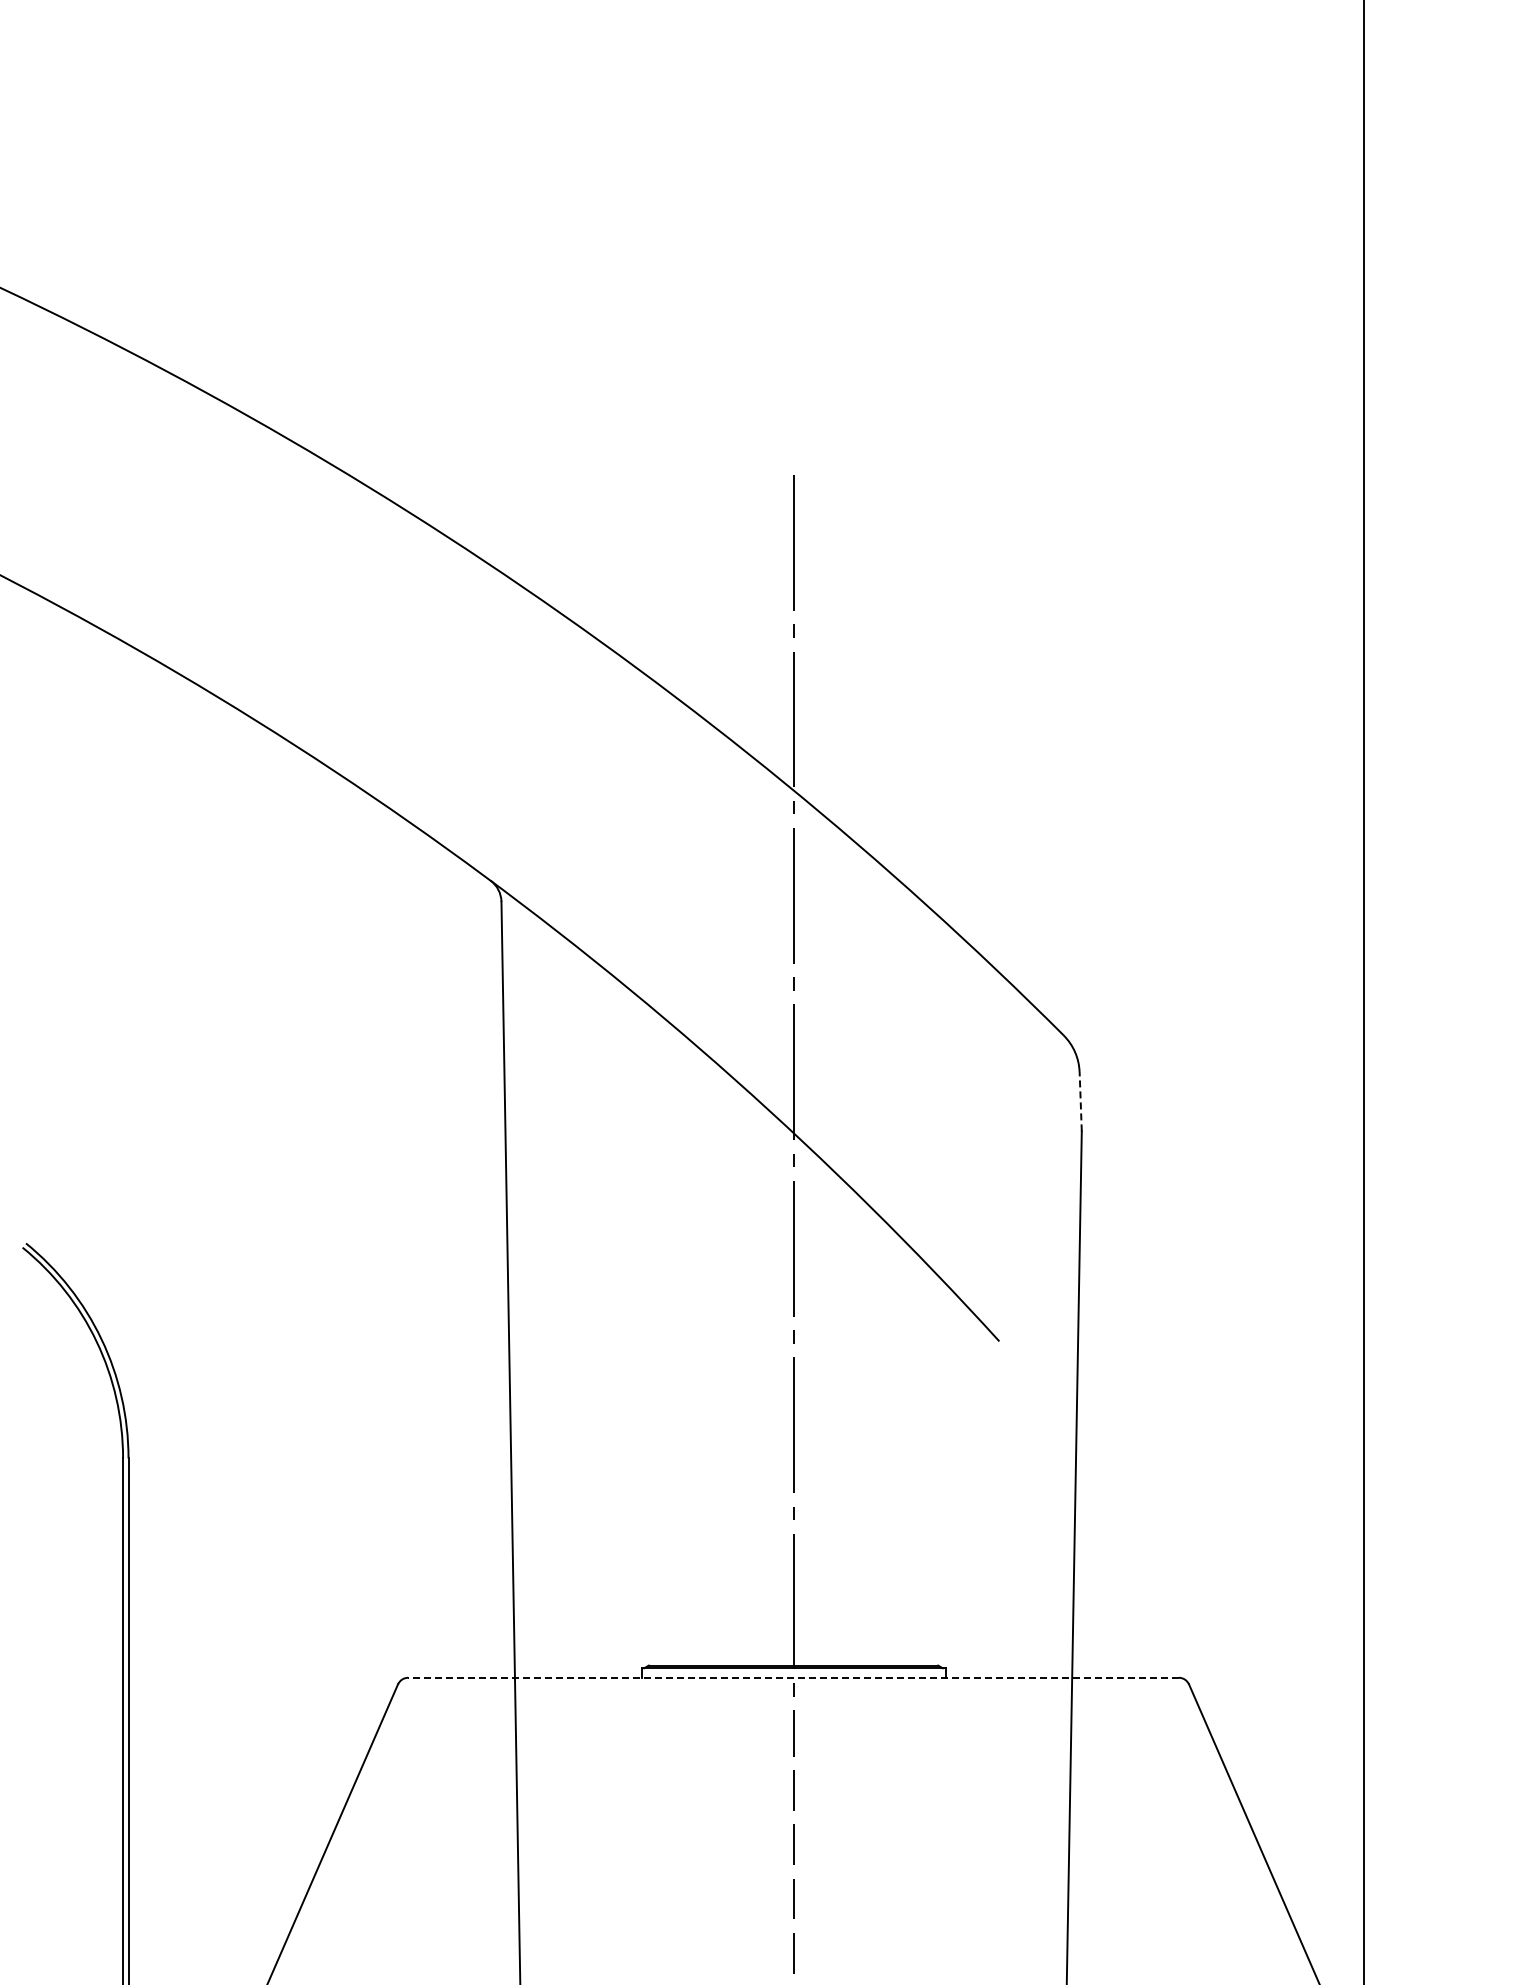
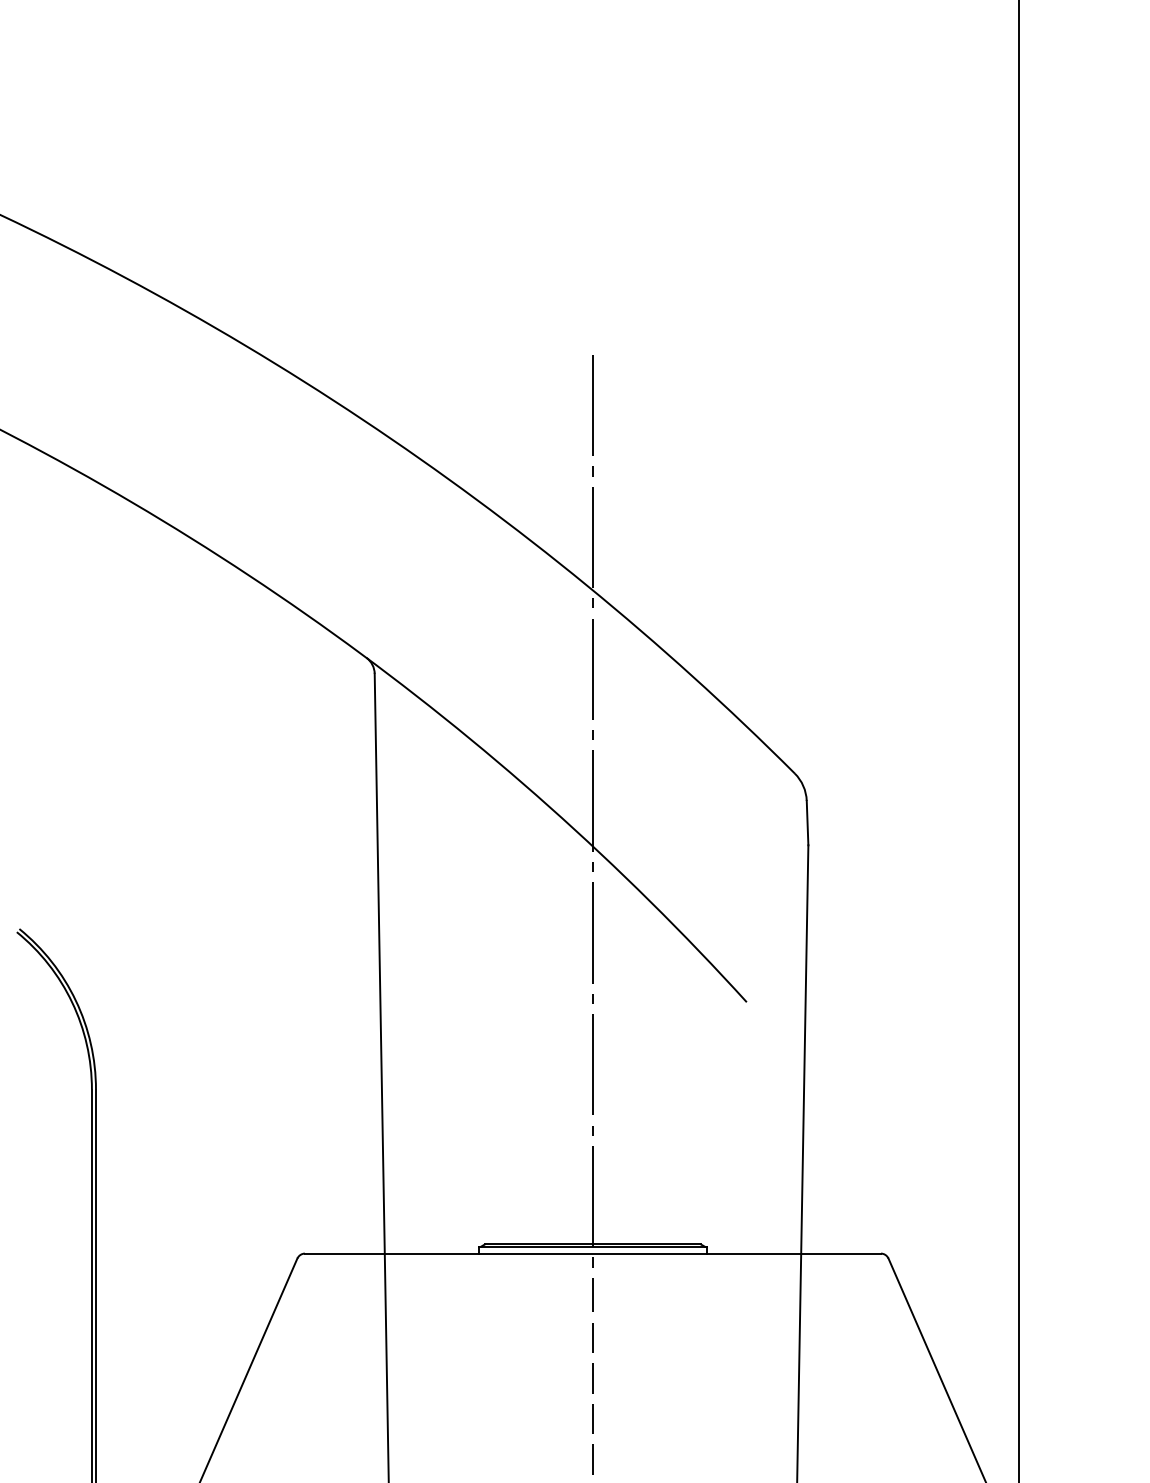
line: (1080, 1101) -> (807, 822), dashed -> solid
line: (793, 1677) -> (592, 1253), dashed -> solid

